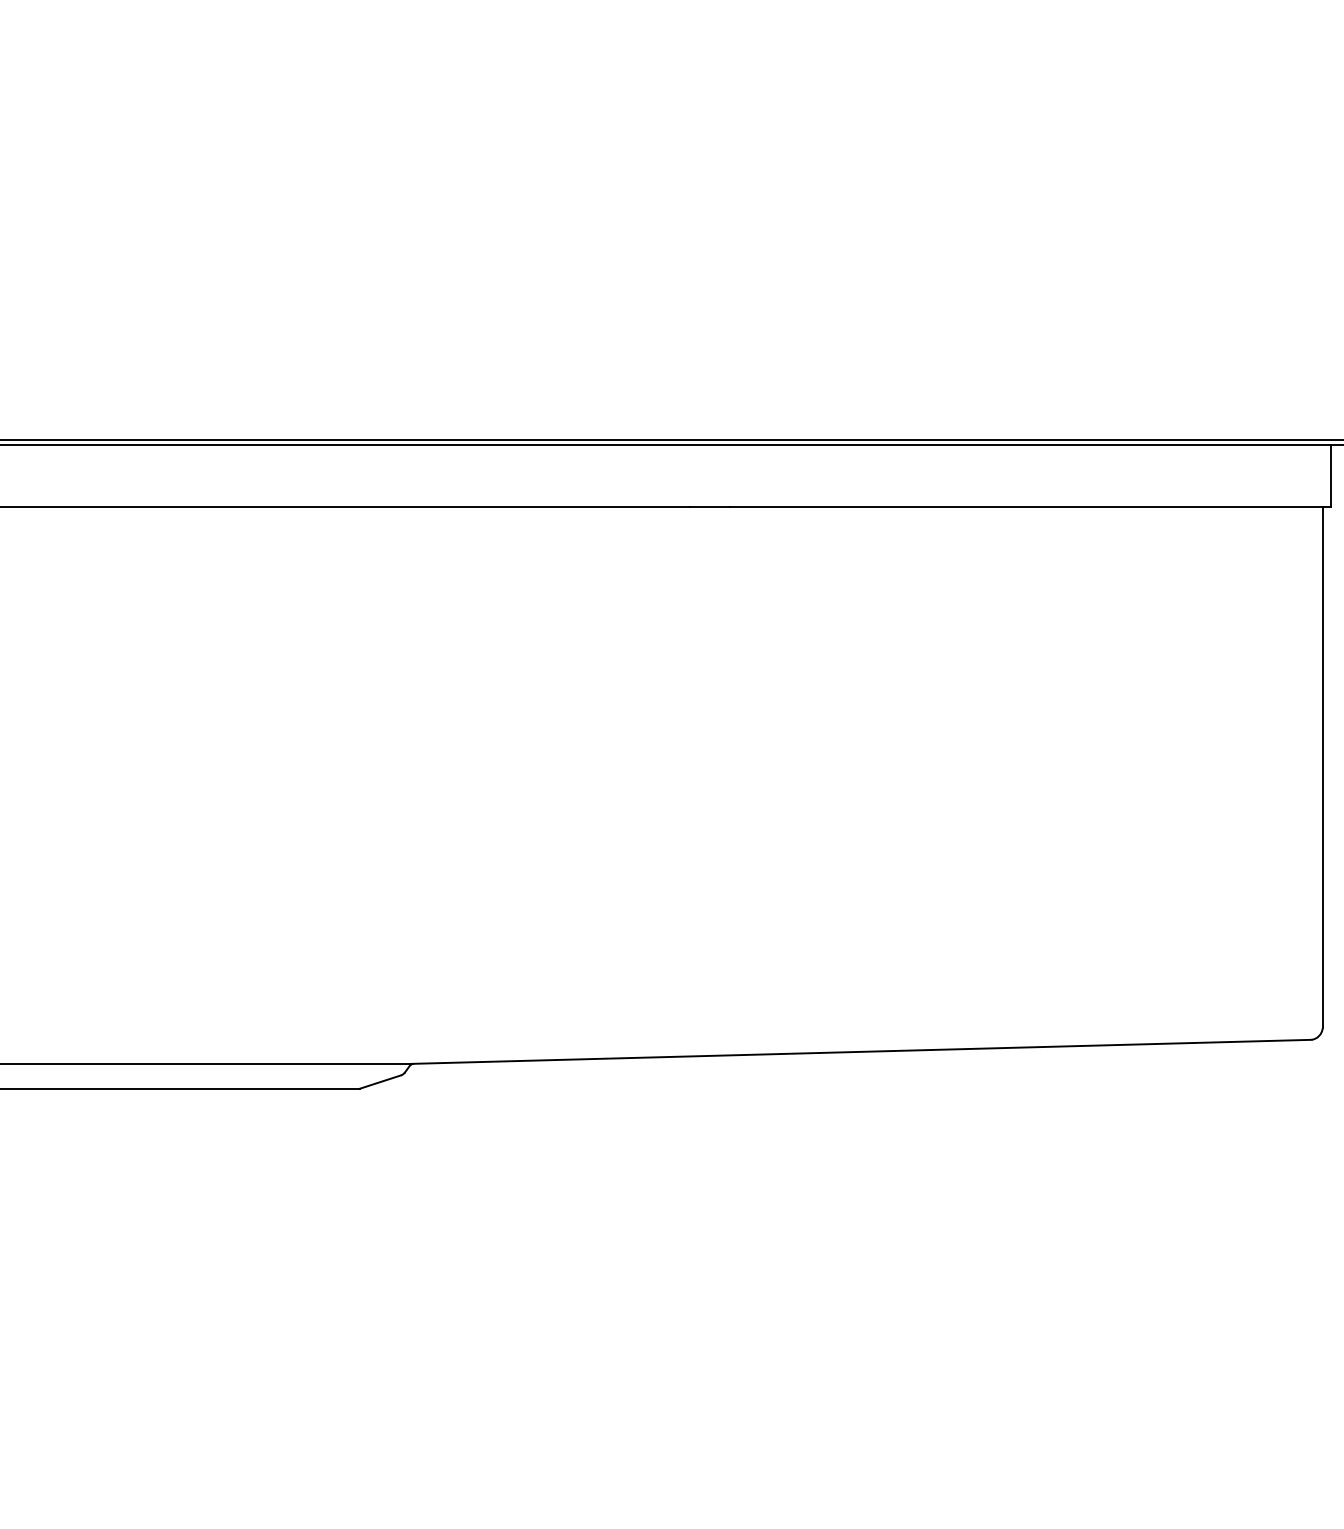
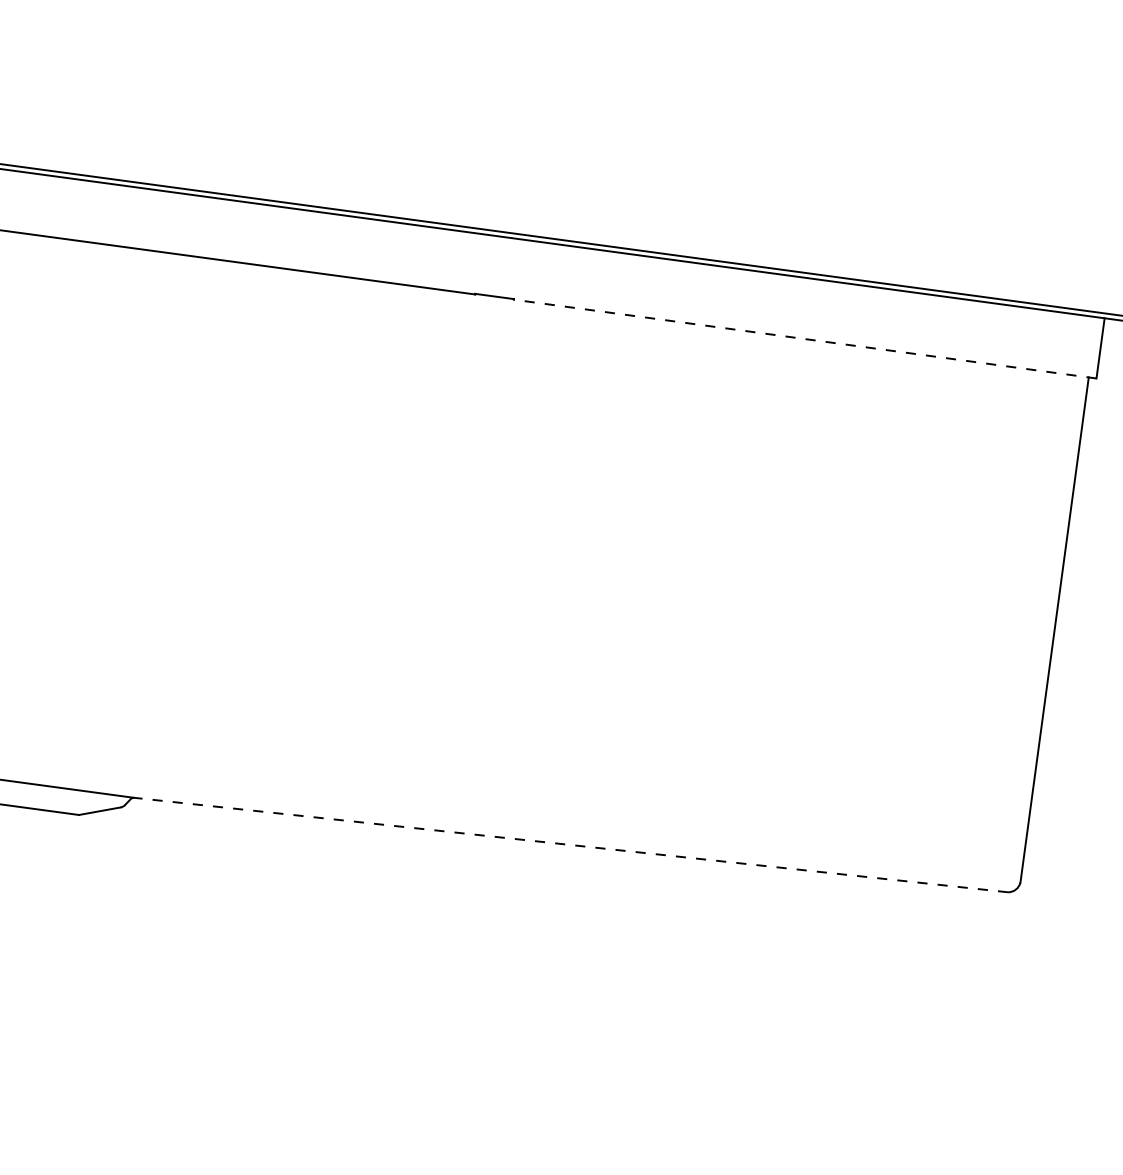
line: (1030, 507) -> (805, 339), solid -> dashed
line: (861, 1051) -> (570, 844), solid -> dashed

